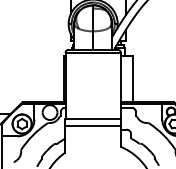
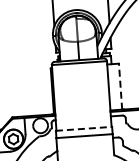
line: (132, 78) -> (120, 86), solid -> dashed
line: (93, 118) -> (84, 128), solid -> dashed

